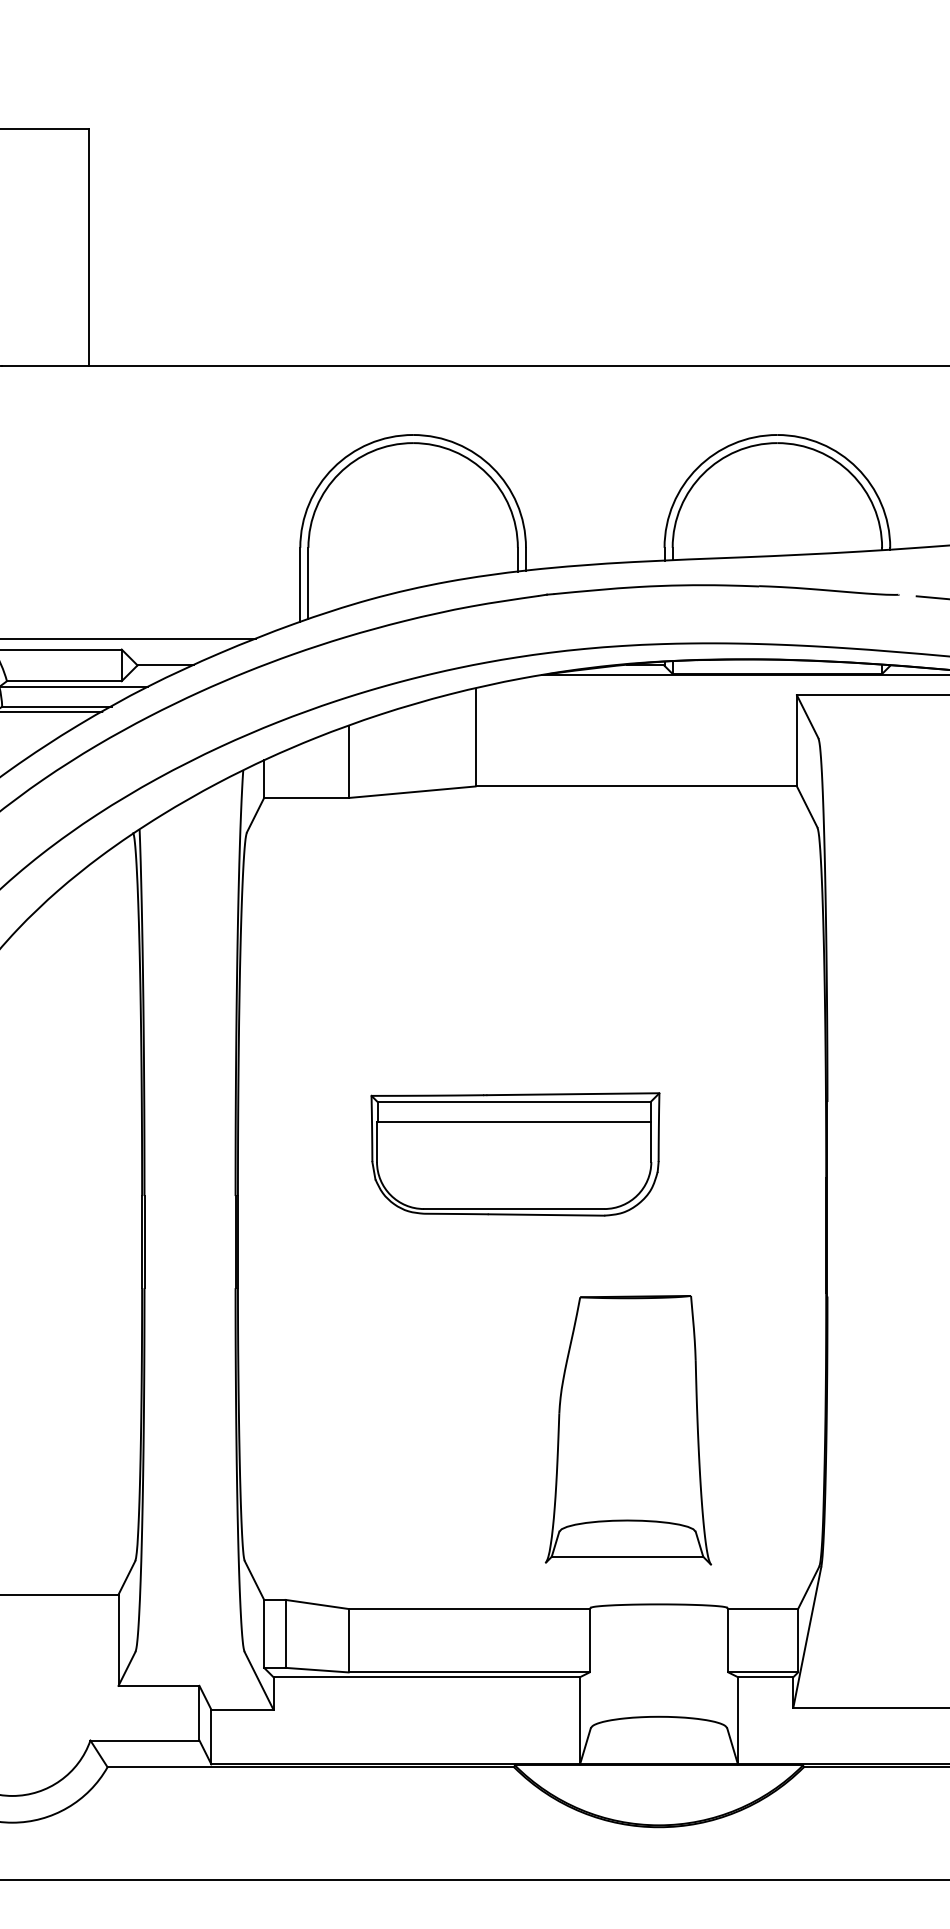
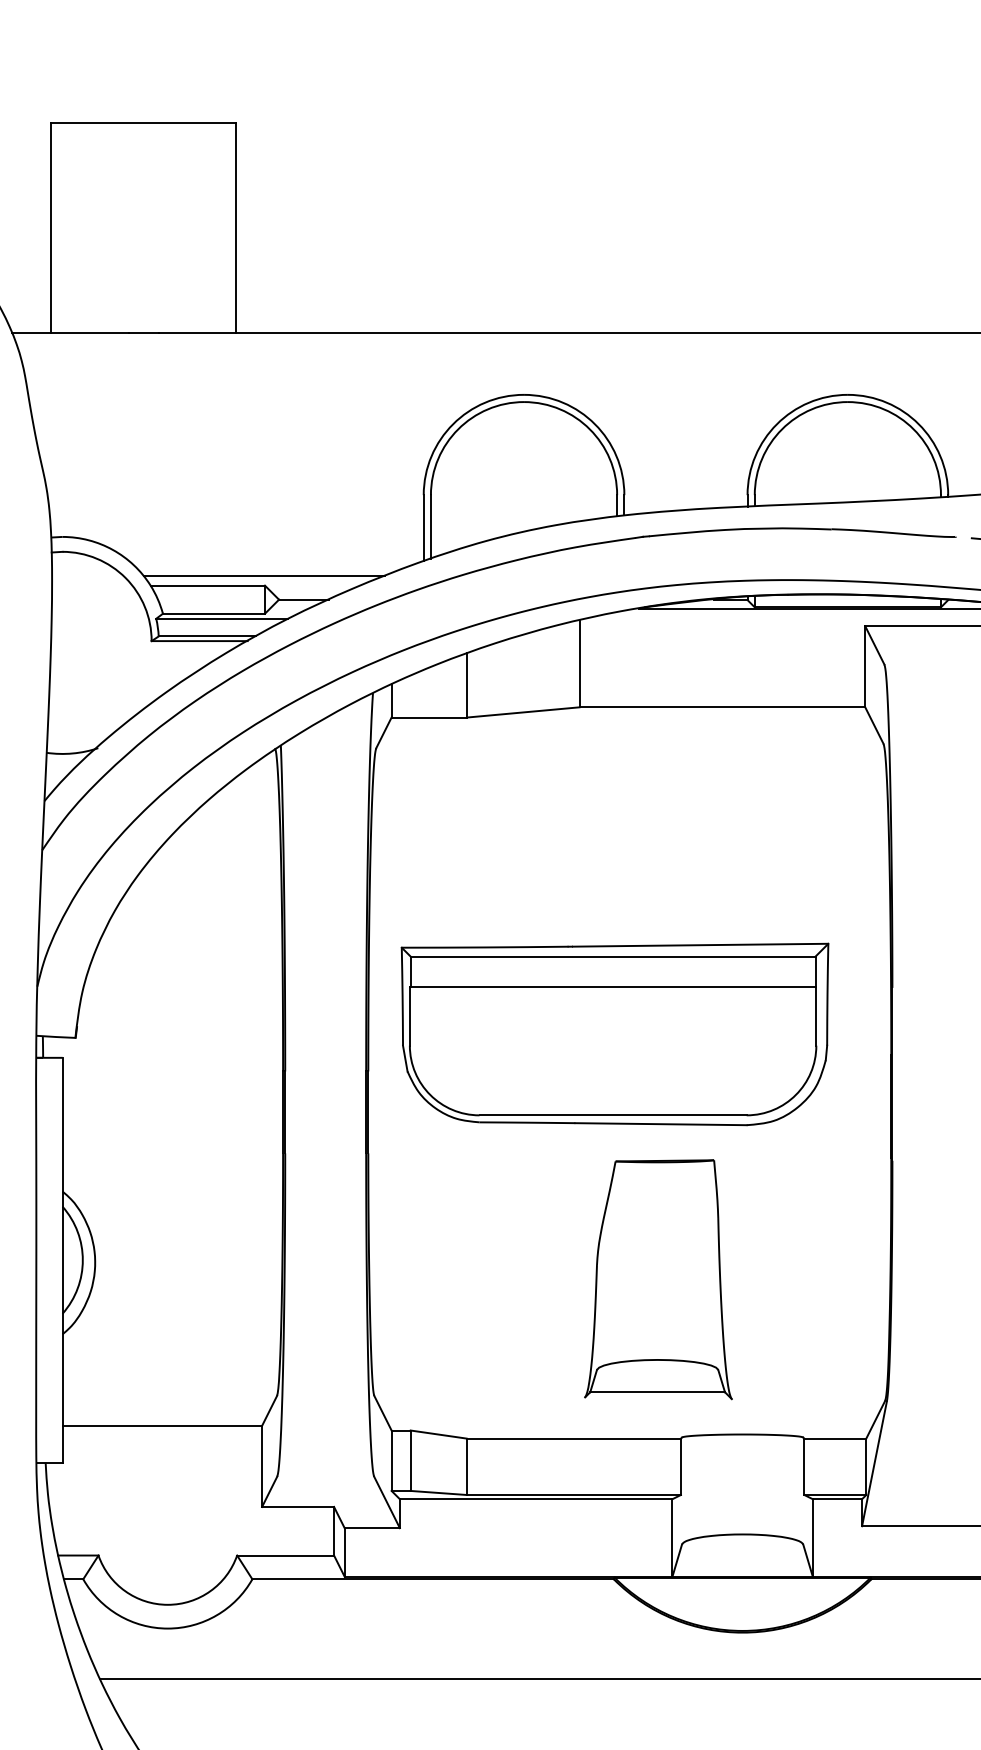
part: (514, 1154) -> (614, 1034), size x1.67
part: (628, 1430) -> (658, 1279), moved

